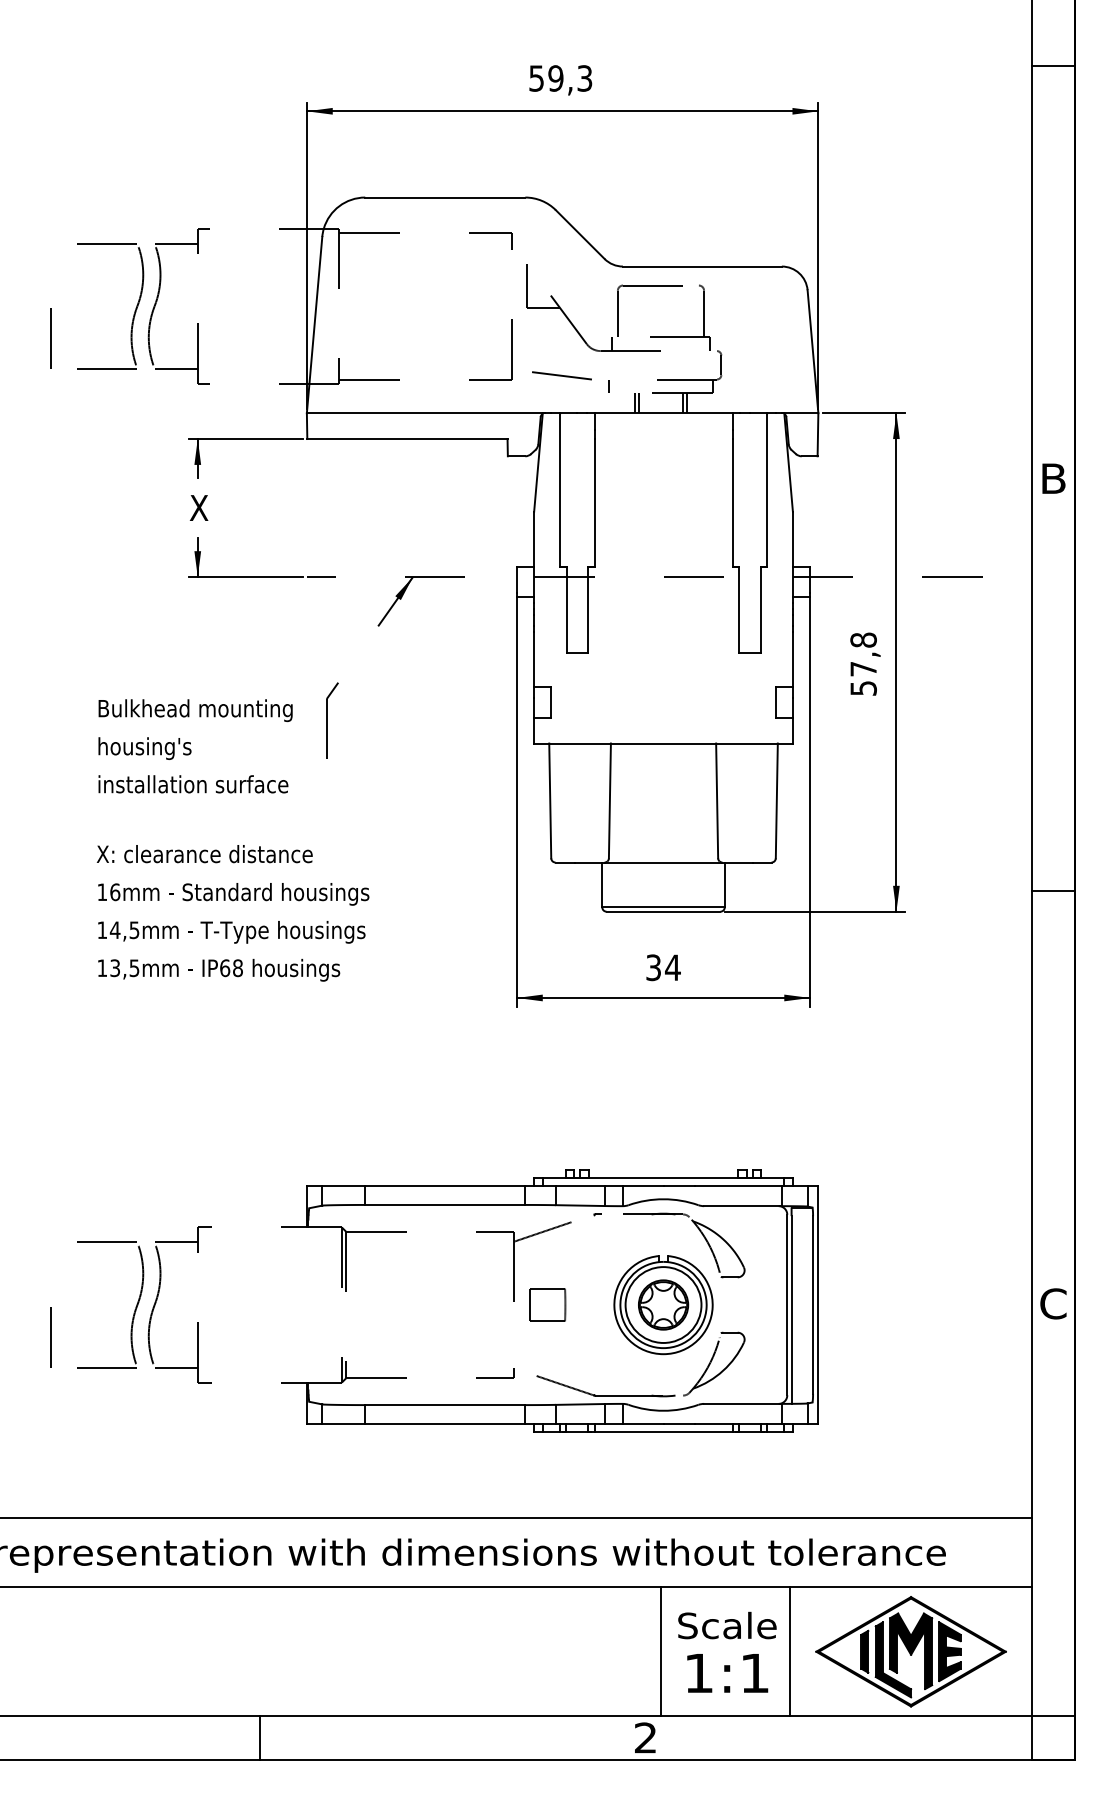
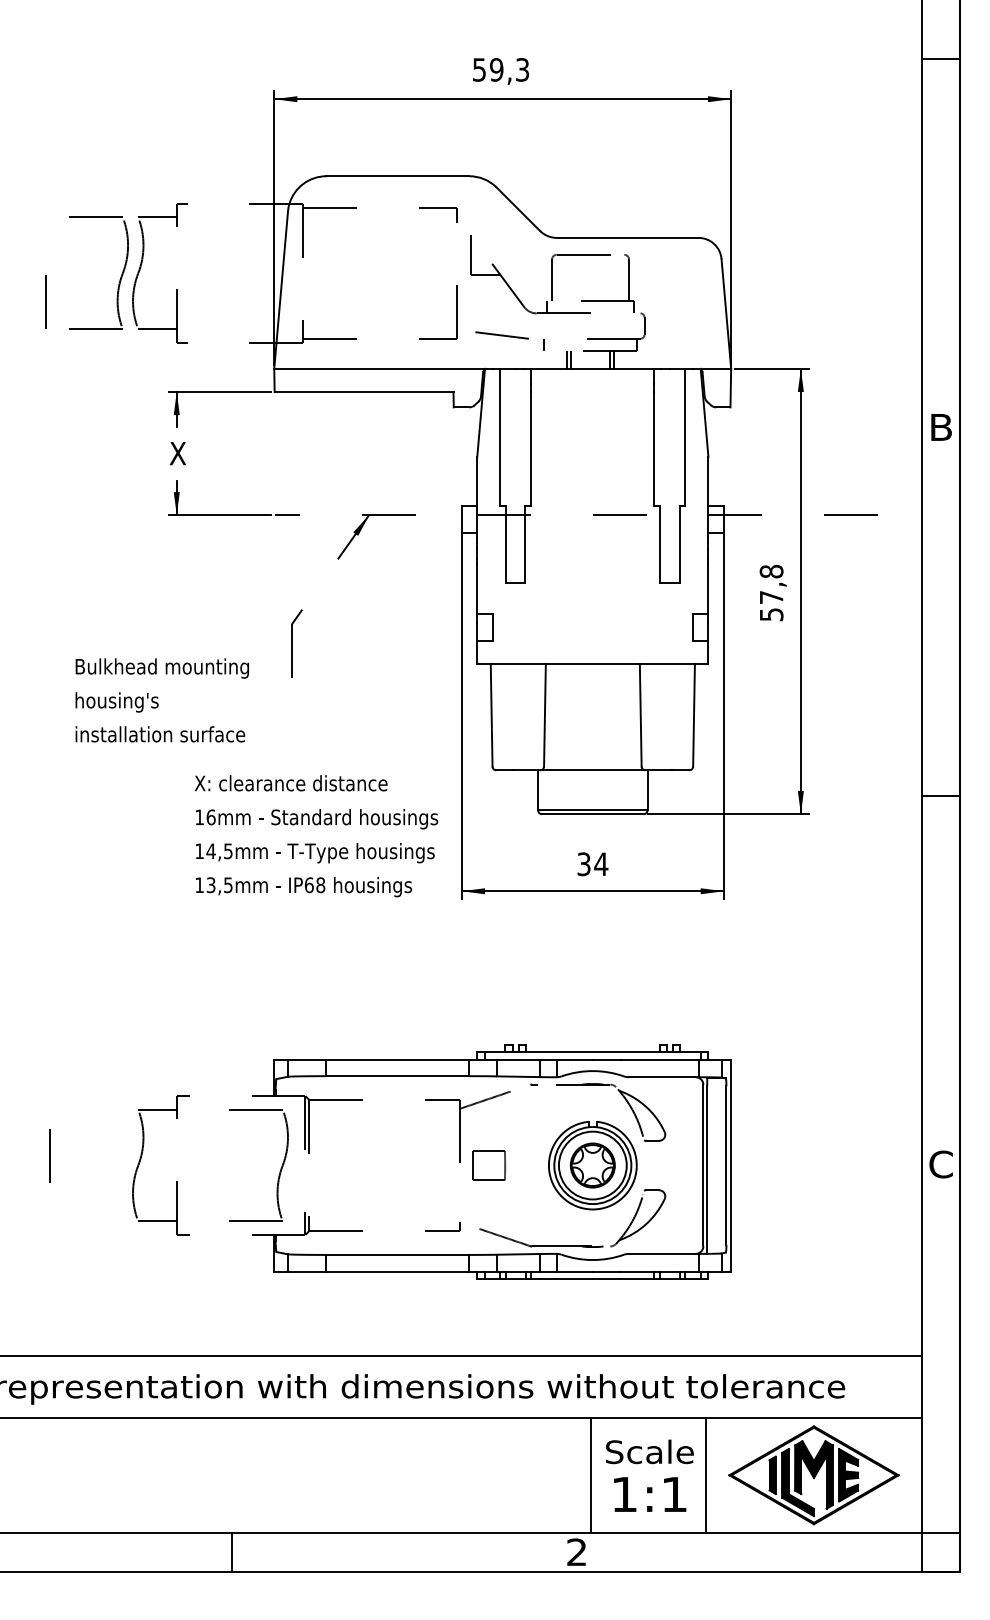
text: (195, 746) -> (162, 700), moved
text: (232, 913) -> (315, 836), moved
part: (134, 1309) -> (280, 1169), moved
line: (50, 1337) -> (49, 1156), moved

